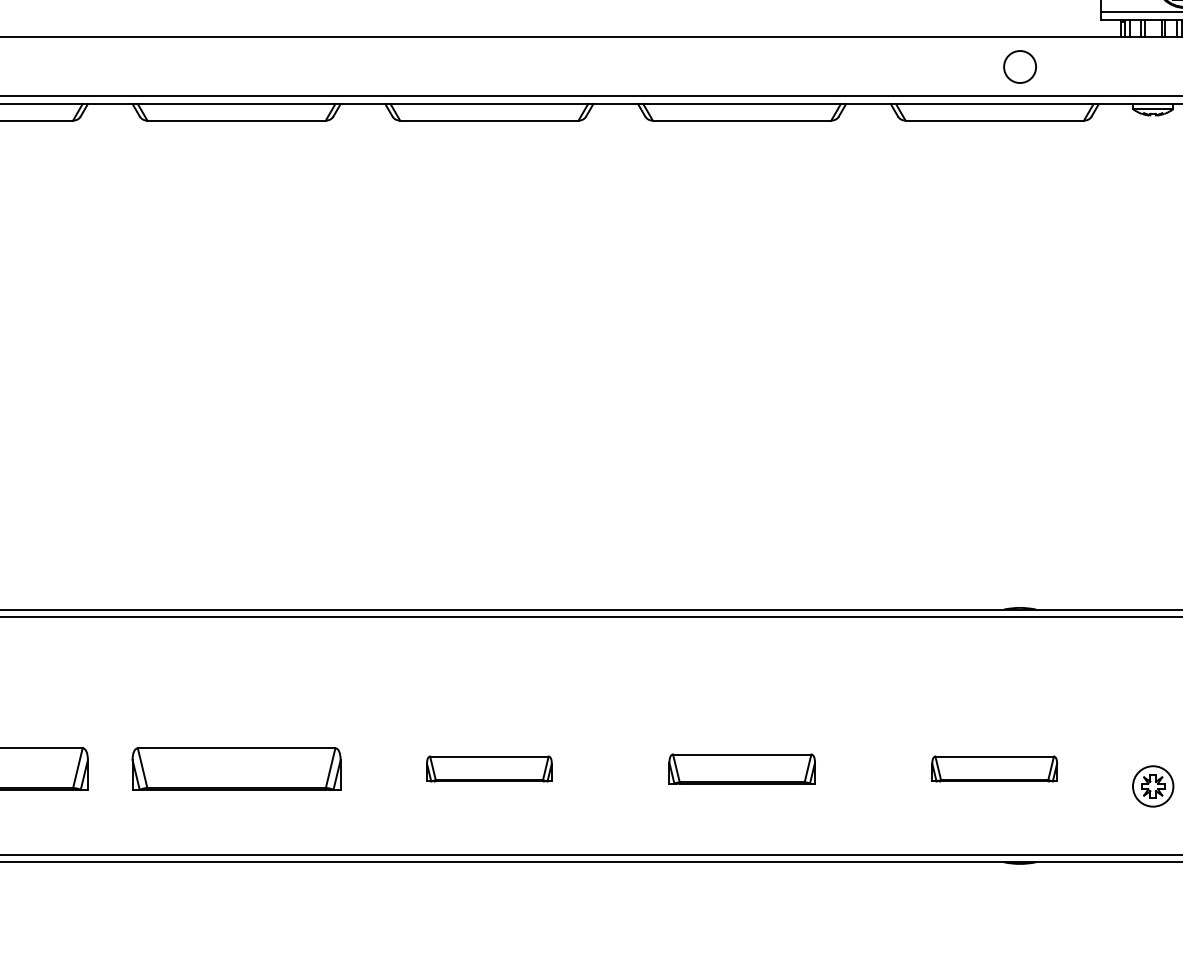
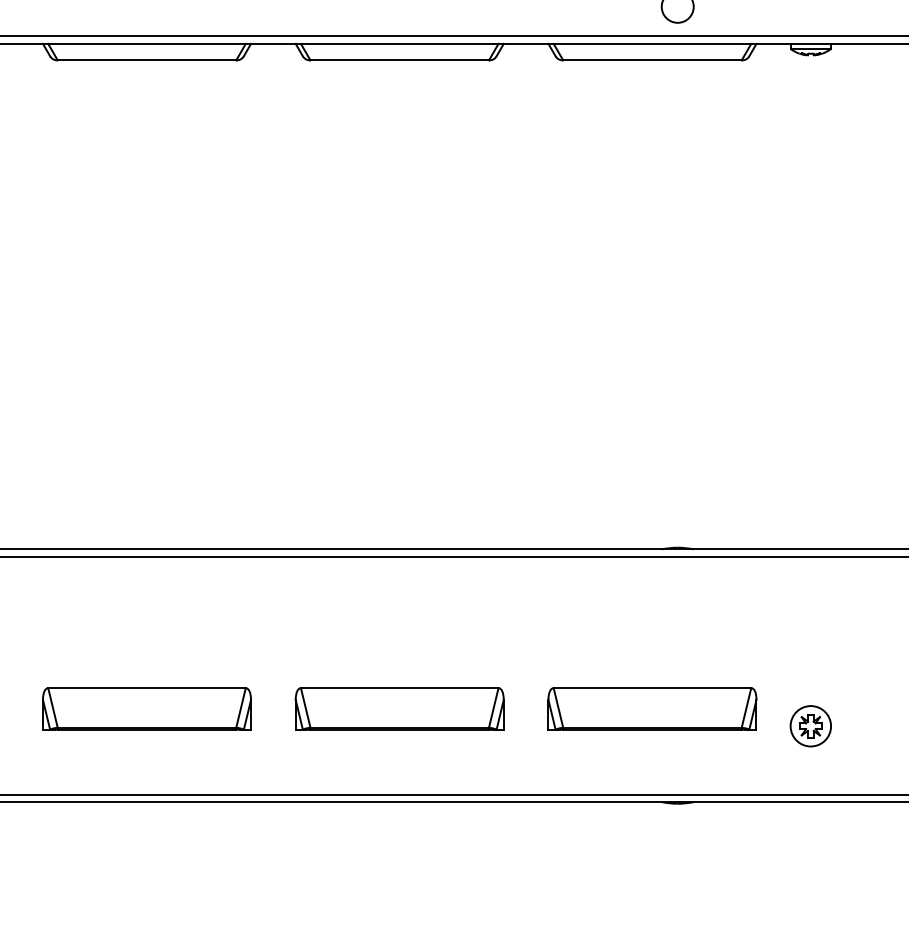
part: (489, 768) -> (147, 708), size x1.67
part: (742, 768) -> (400, 708), size x1.43
part: (994, 768) -> (652, 708), size x1.67

